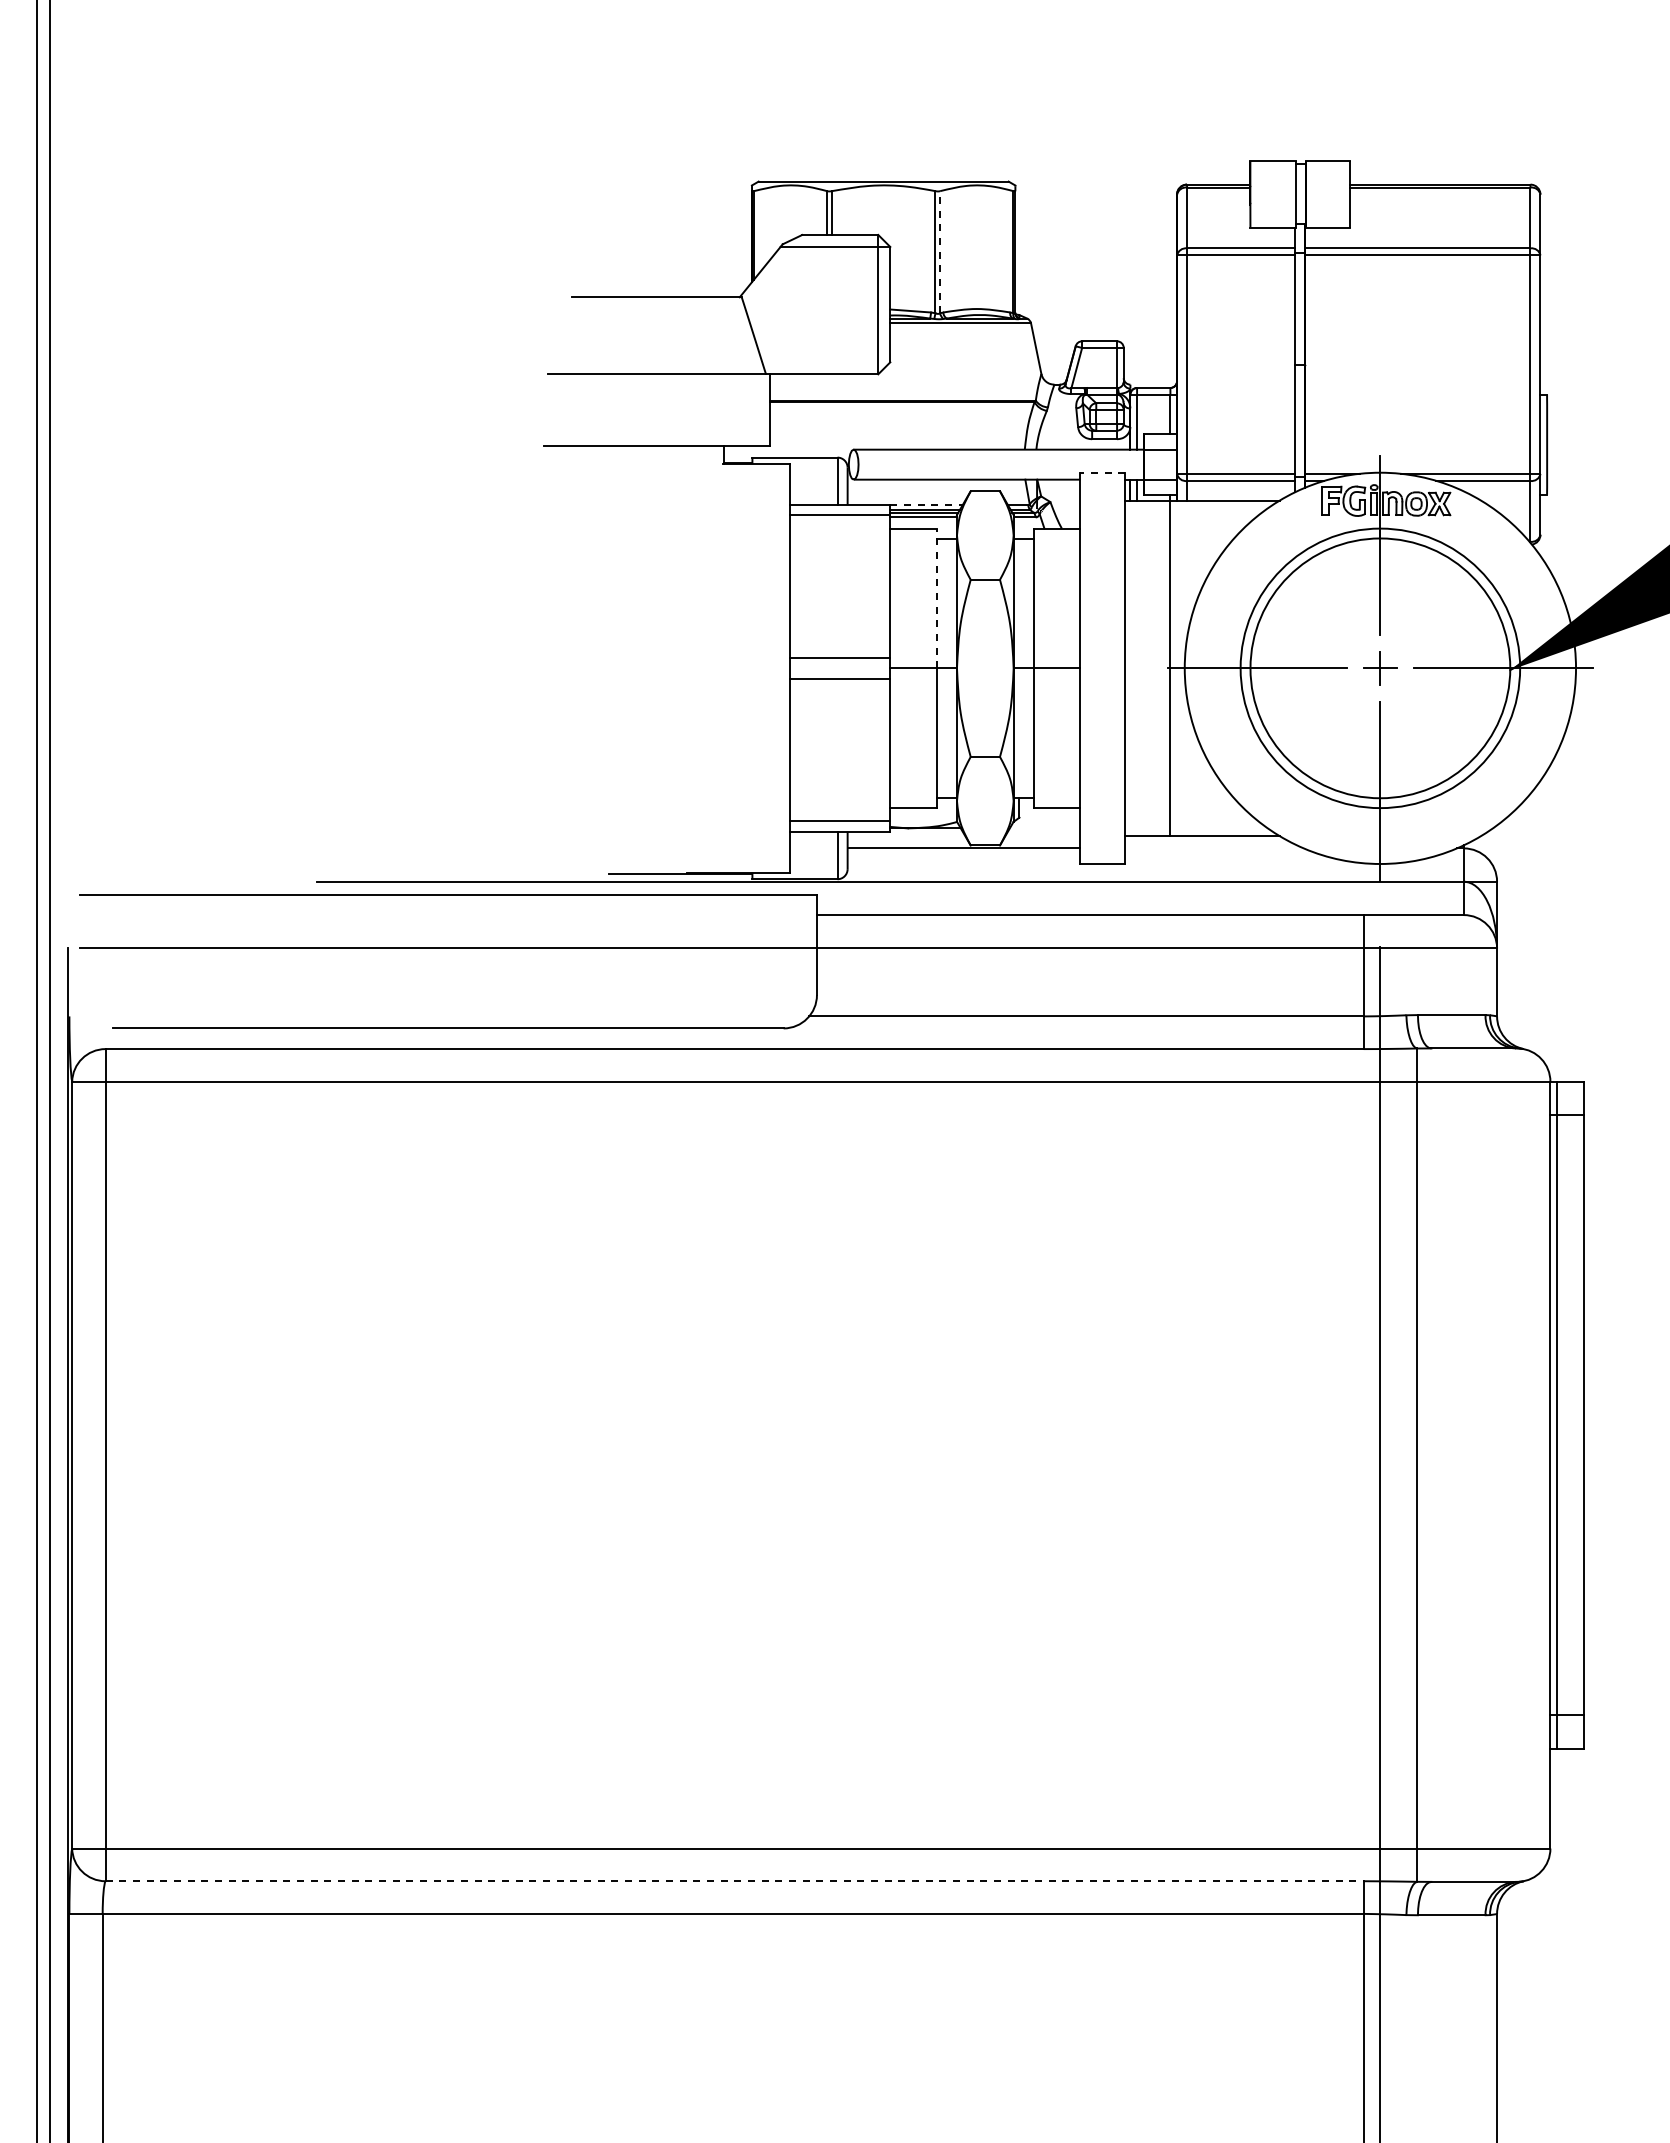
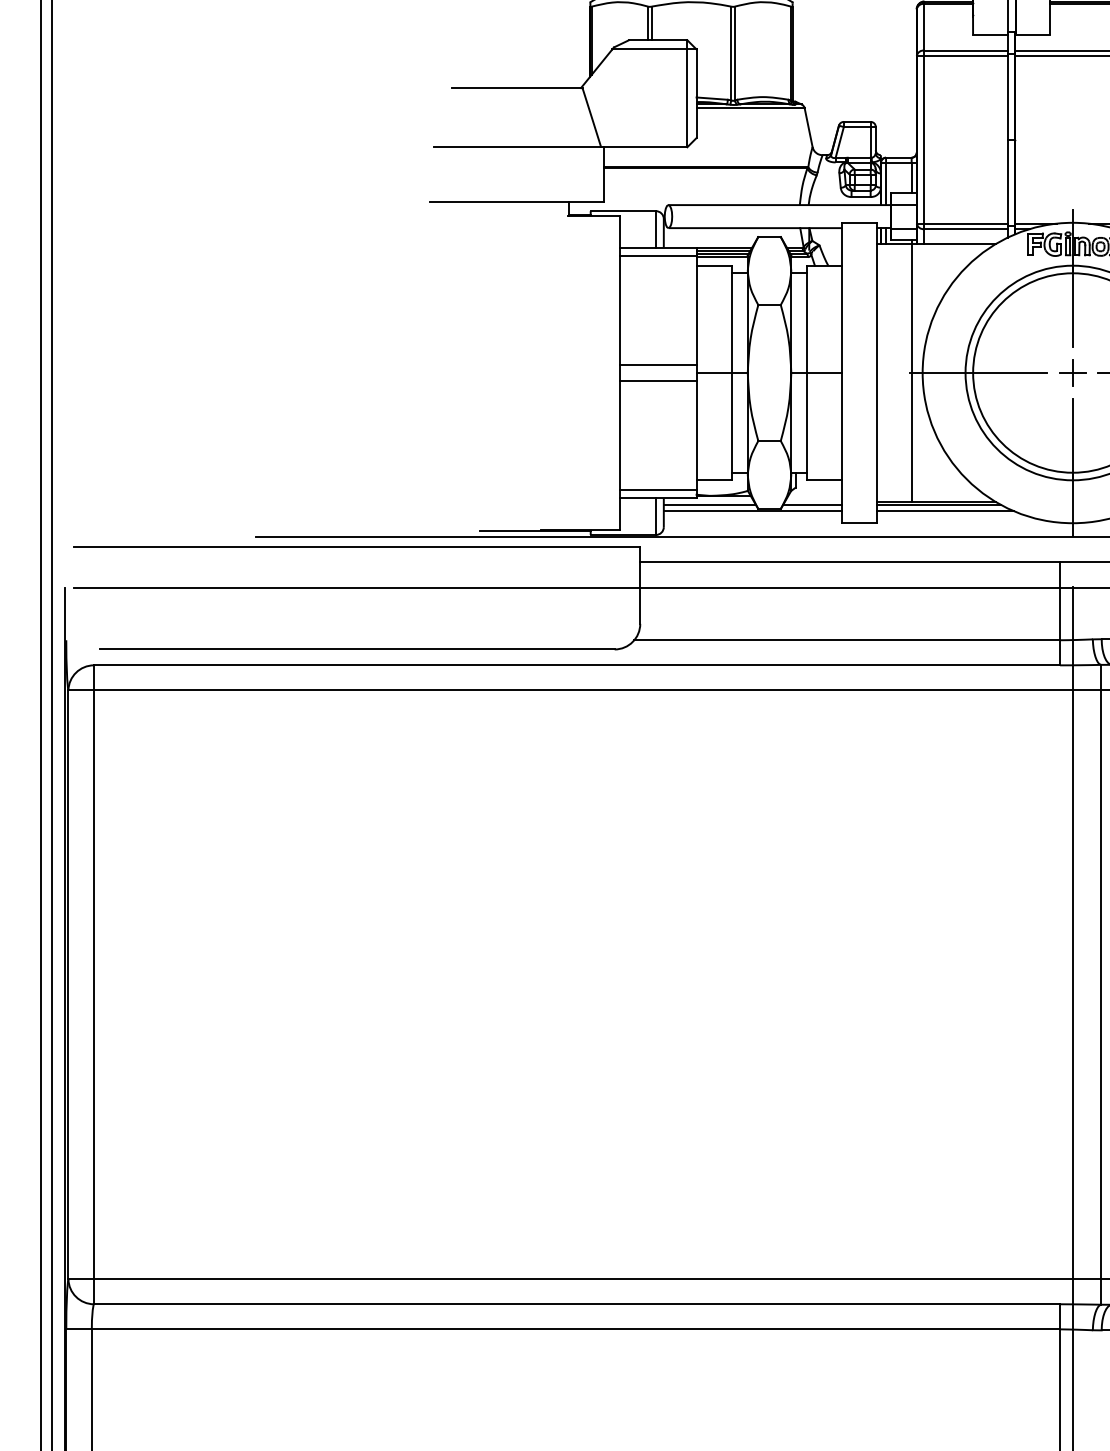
line: (940, 251) -> (735, 52), dashed -> solid
line: (1102, 472) -> (859, 222), dashed -> solid
line: (926, 505) -> (724, 247), dashed -> solid
line: (936, 598) -> (732, 319), dashed -> solid
line: (907, 840) -> (709, 505), added
line: (1041, 840) -> (812, 505), added
line: (1206, 840) -> (939, 505), added
line: (1214, 848) -> (945, 511), added
line: (735, 1881) -> (577, 1304), dashed -> solid

